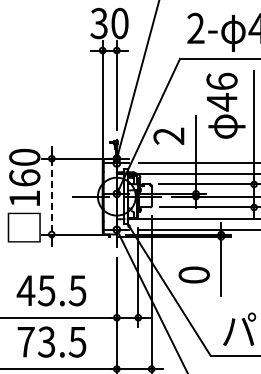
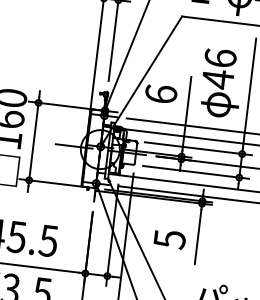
text: (225, 105) -> (221, 83), moved
text: (168, 135) -> (160, 93), 2 -> 6
line: (51, 196) -> (33, 141), dashed -> solid
text: (193, 275) -> (168, 239), 0 -> 5

